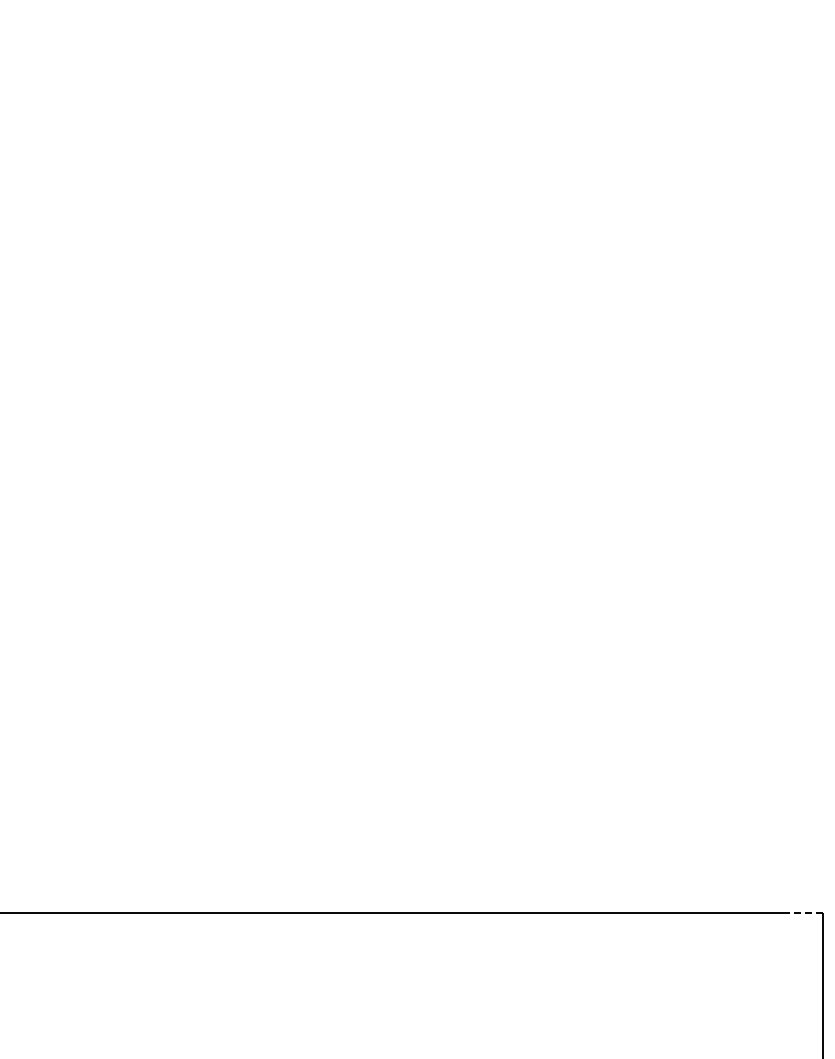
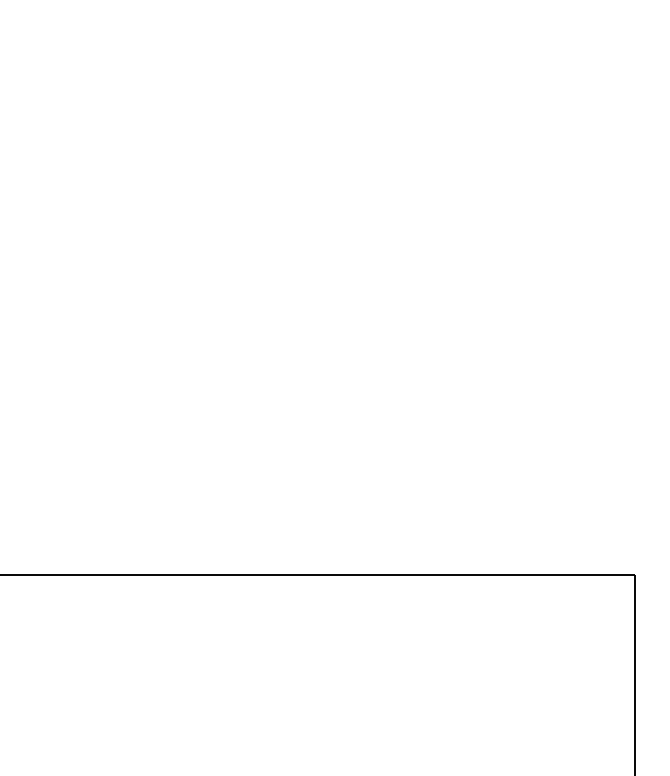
line: (805, 912) -> (619, 575), dashed -> solid

